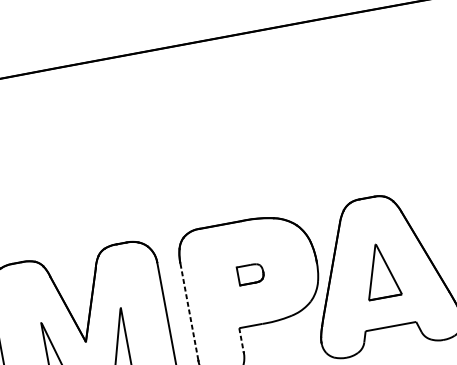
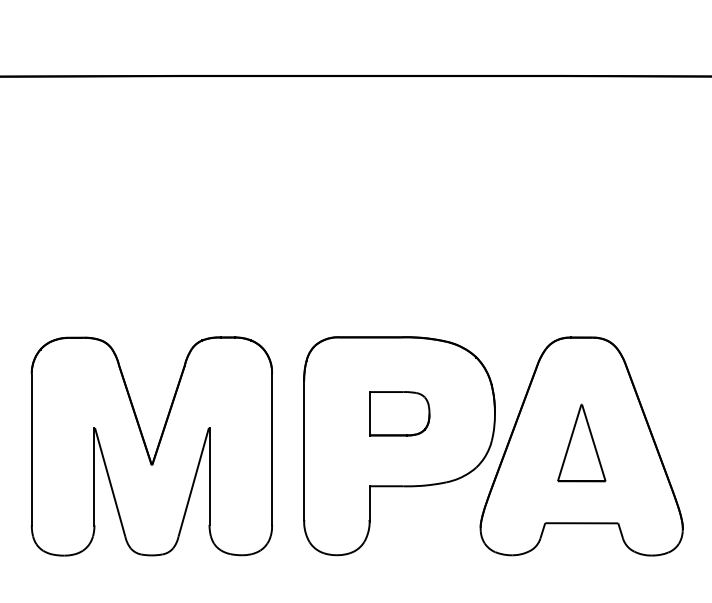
part: (250, 273) -> (399, 413), size x1.67
line: (189, 311) -> (304, 450), dashed -> solid
line: (241, 340) -> (369, 503), dashed -> solid

